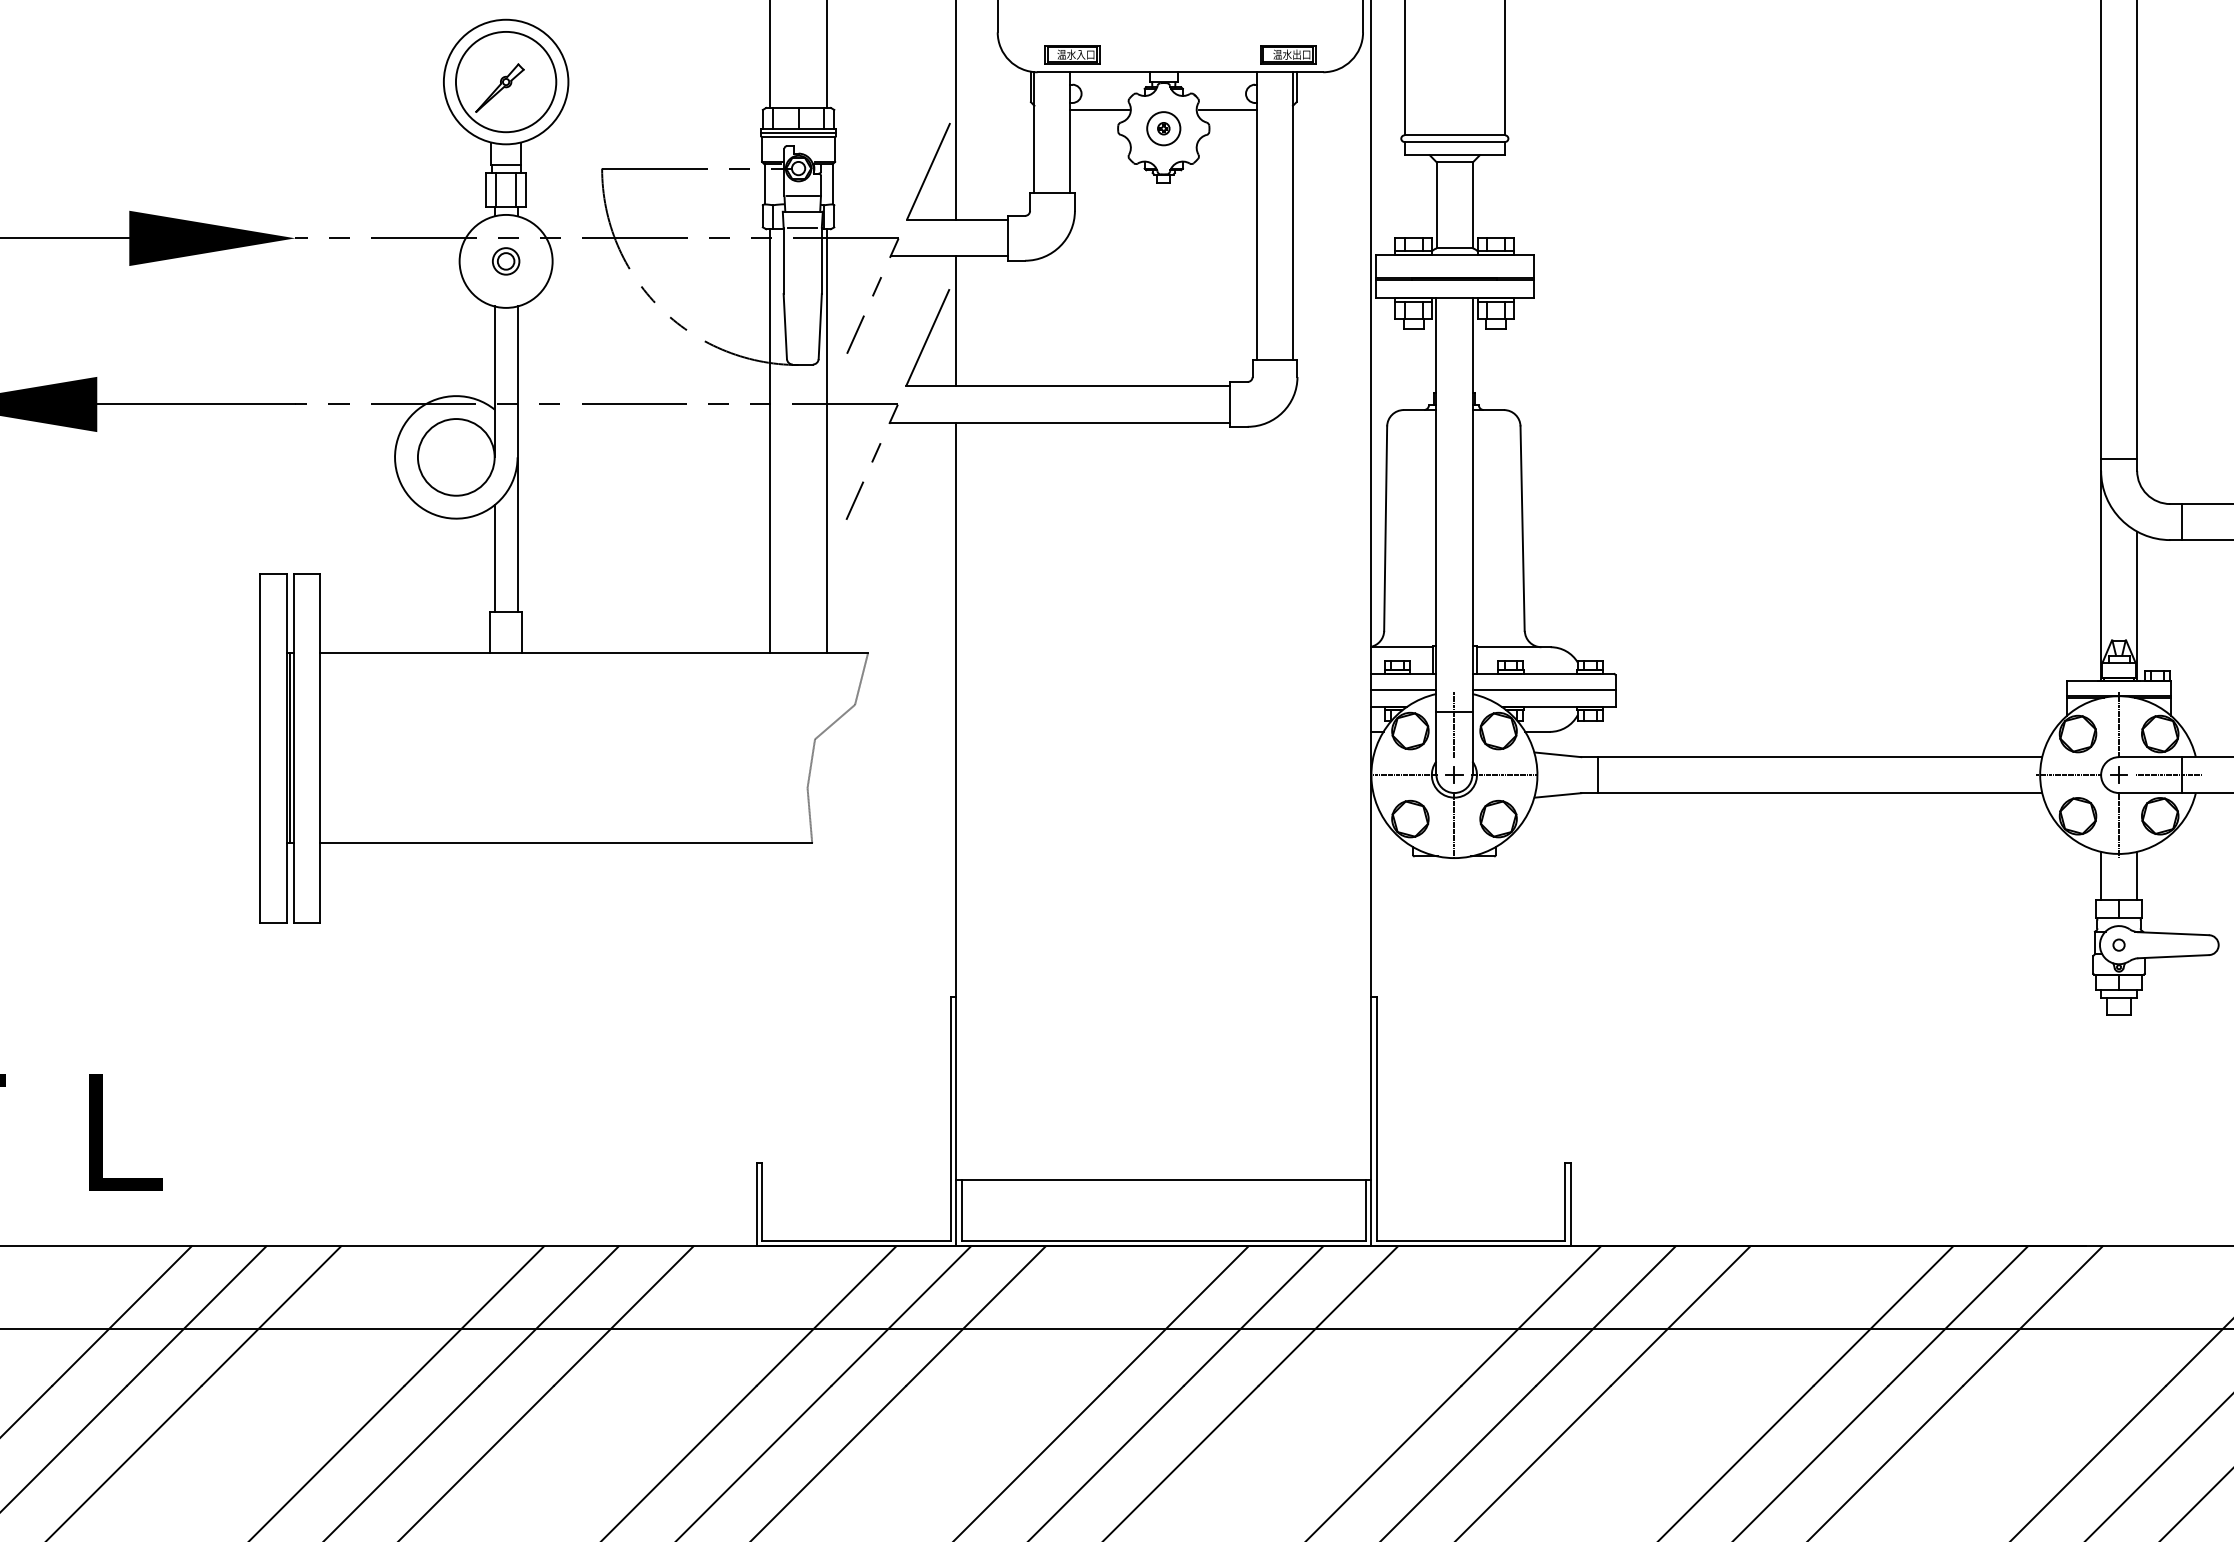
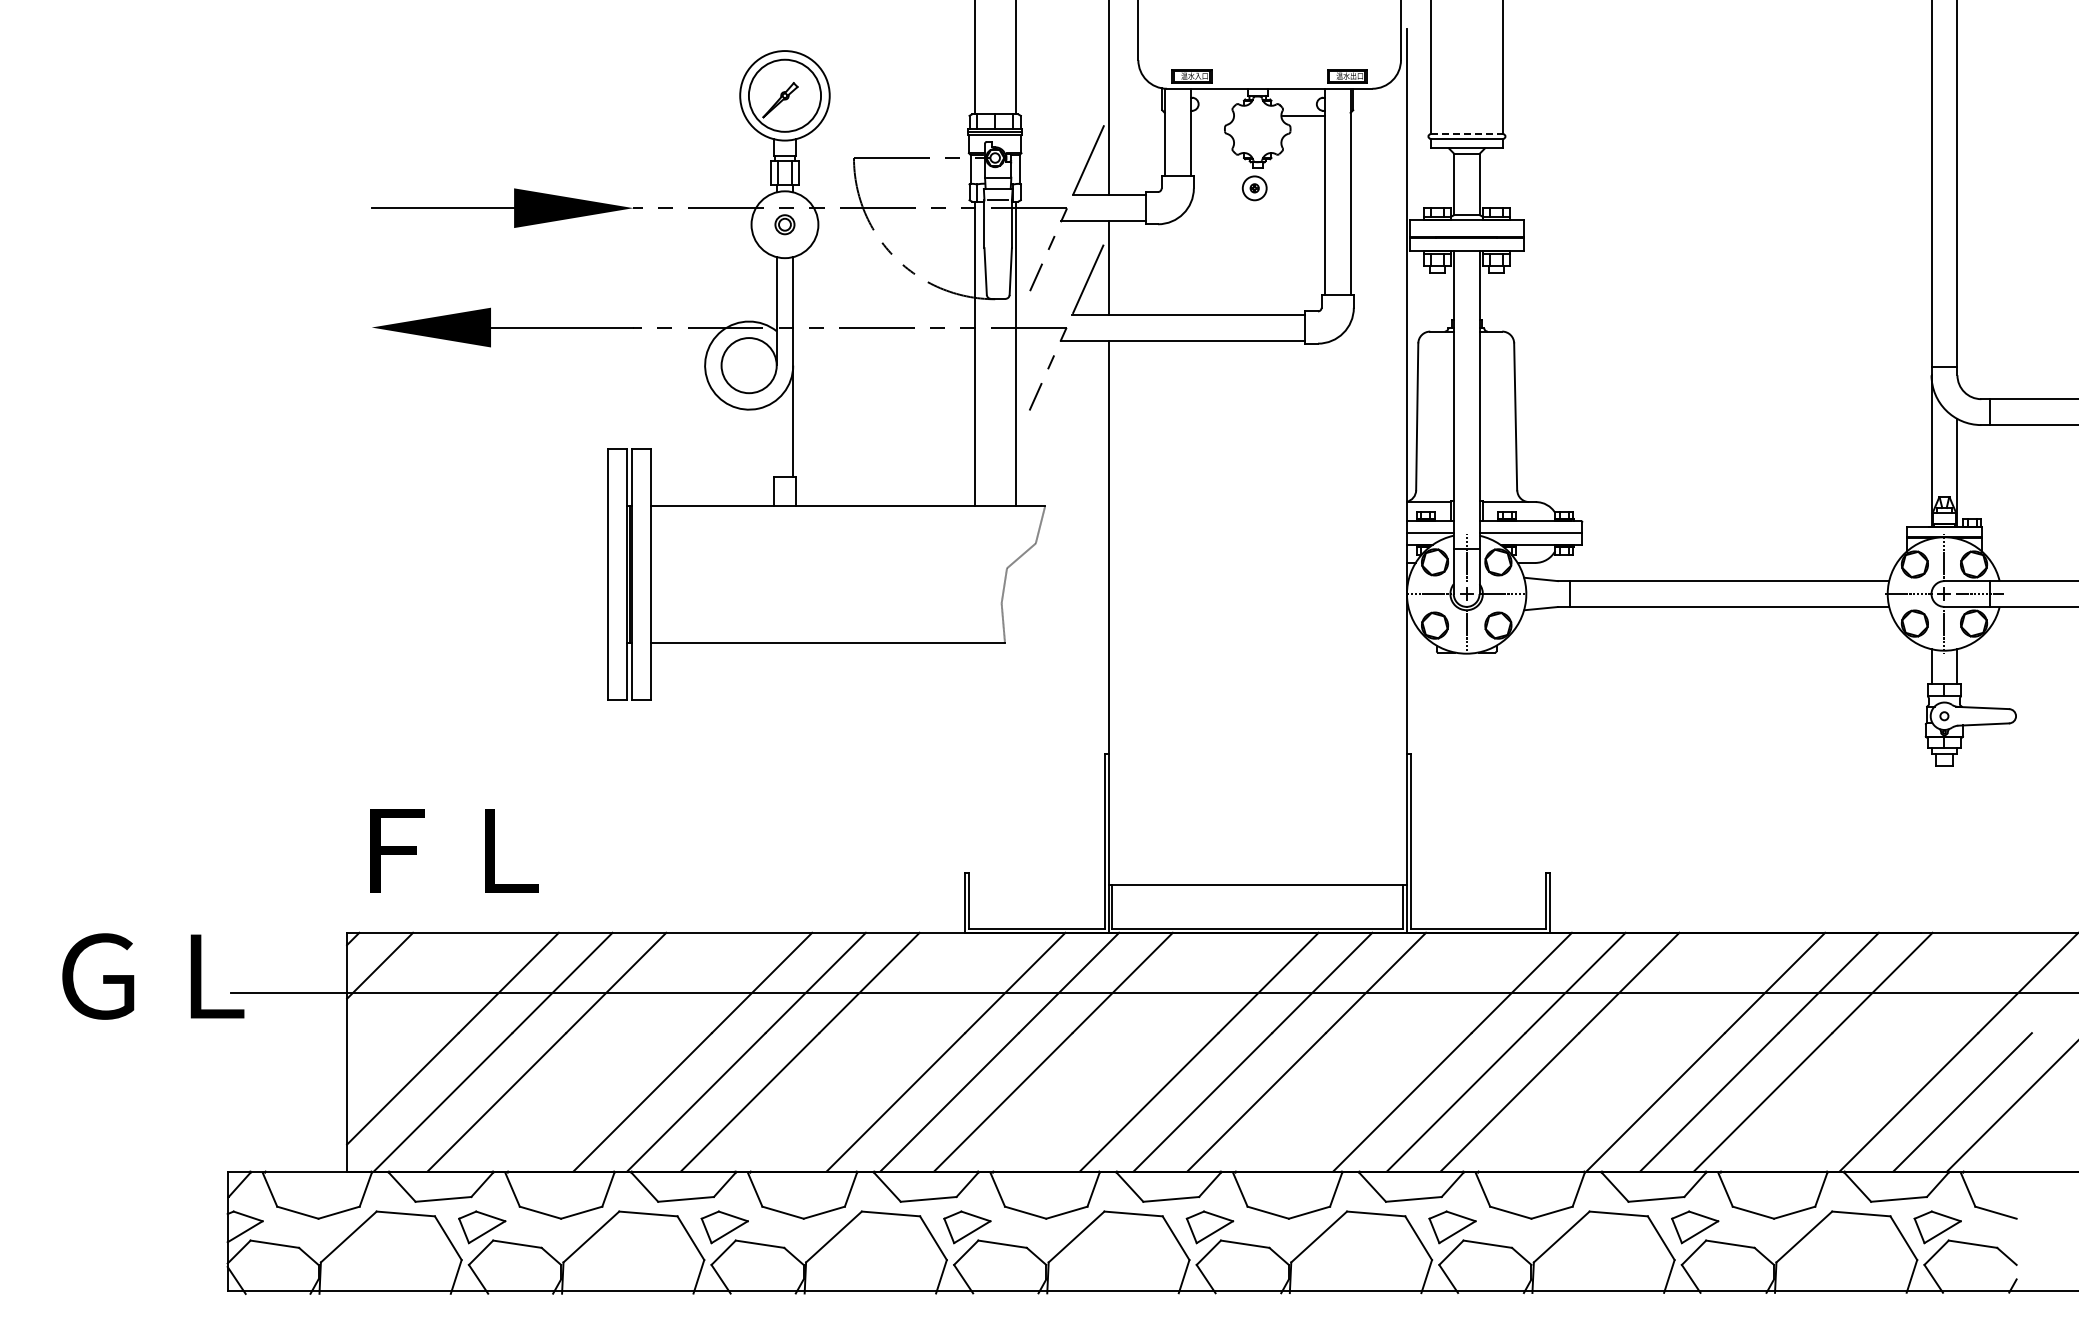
line: (1099, 110) -> (1211, 116), removed
part: (1163, 128) -> (1254, 188), moved
line: (1455, 135) -> (1467, 134), solid -> dashed
line: (494, 558) -> (776, 438), removed

